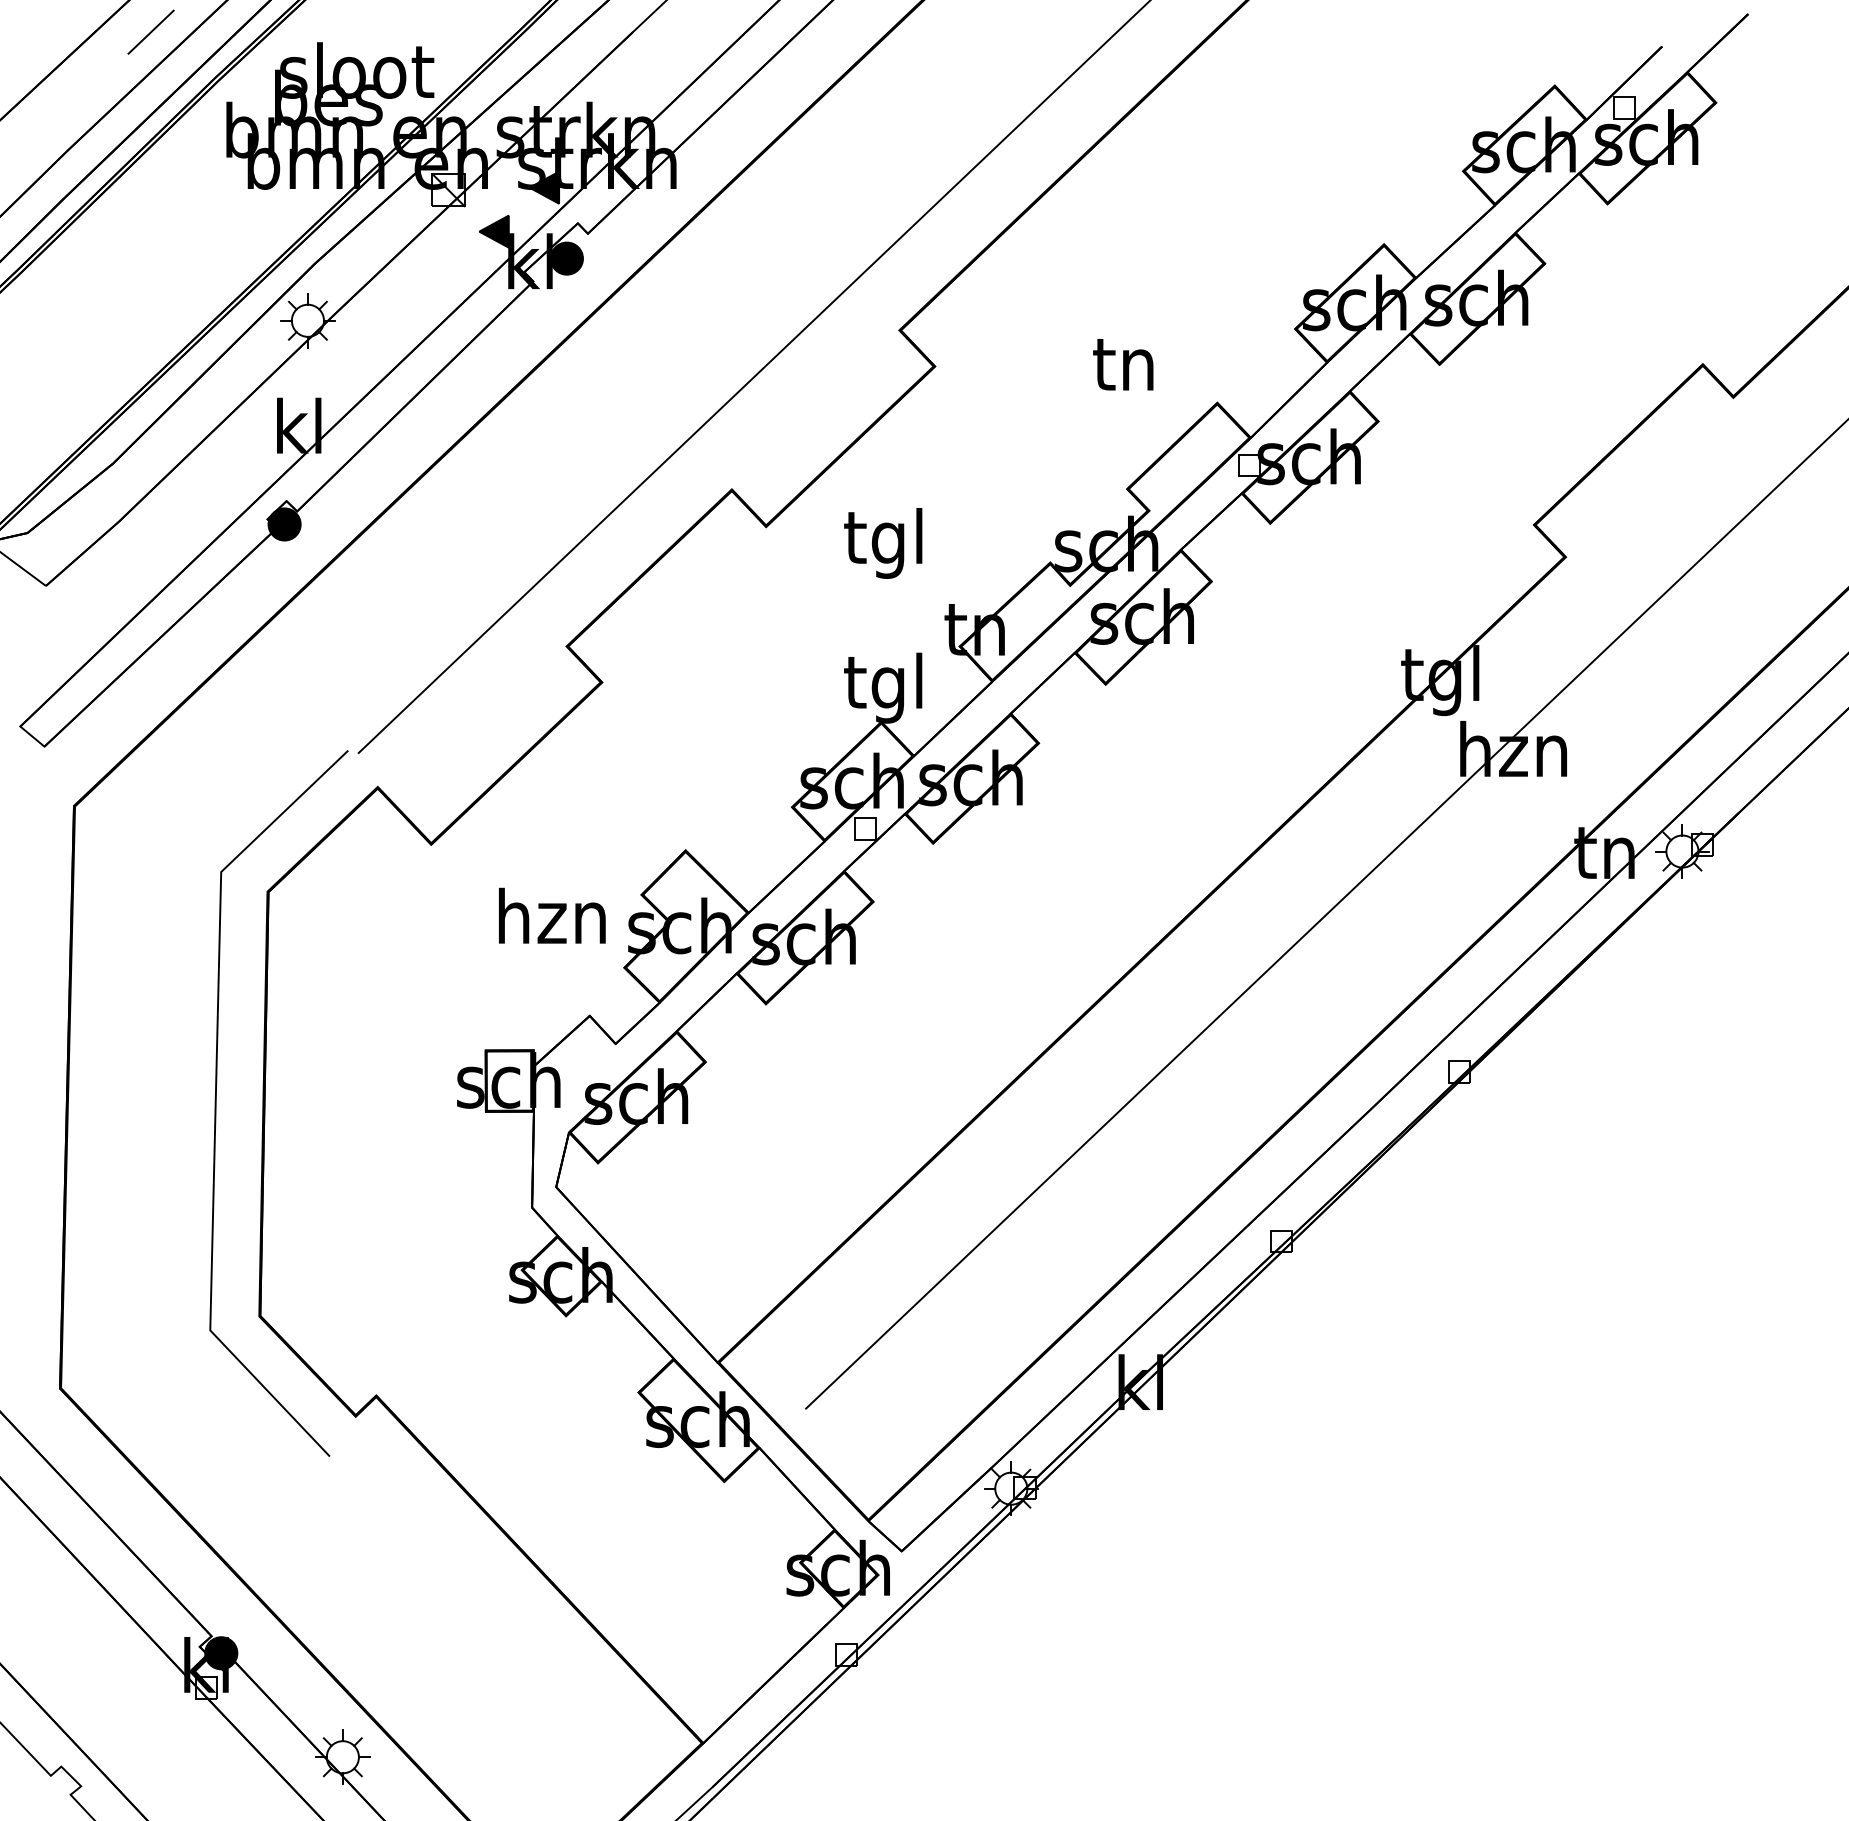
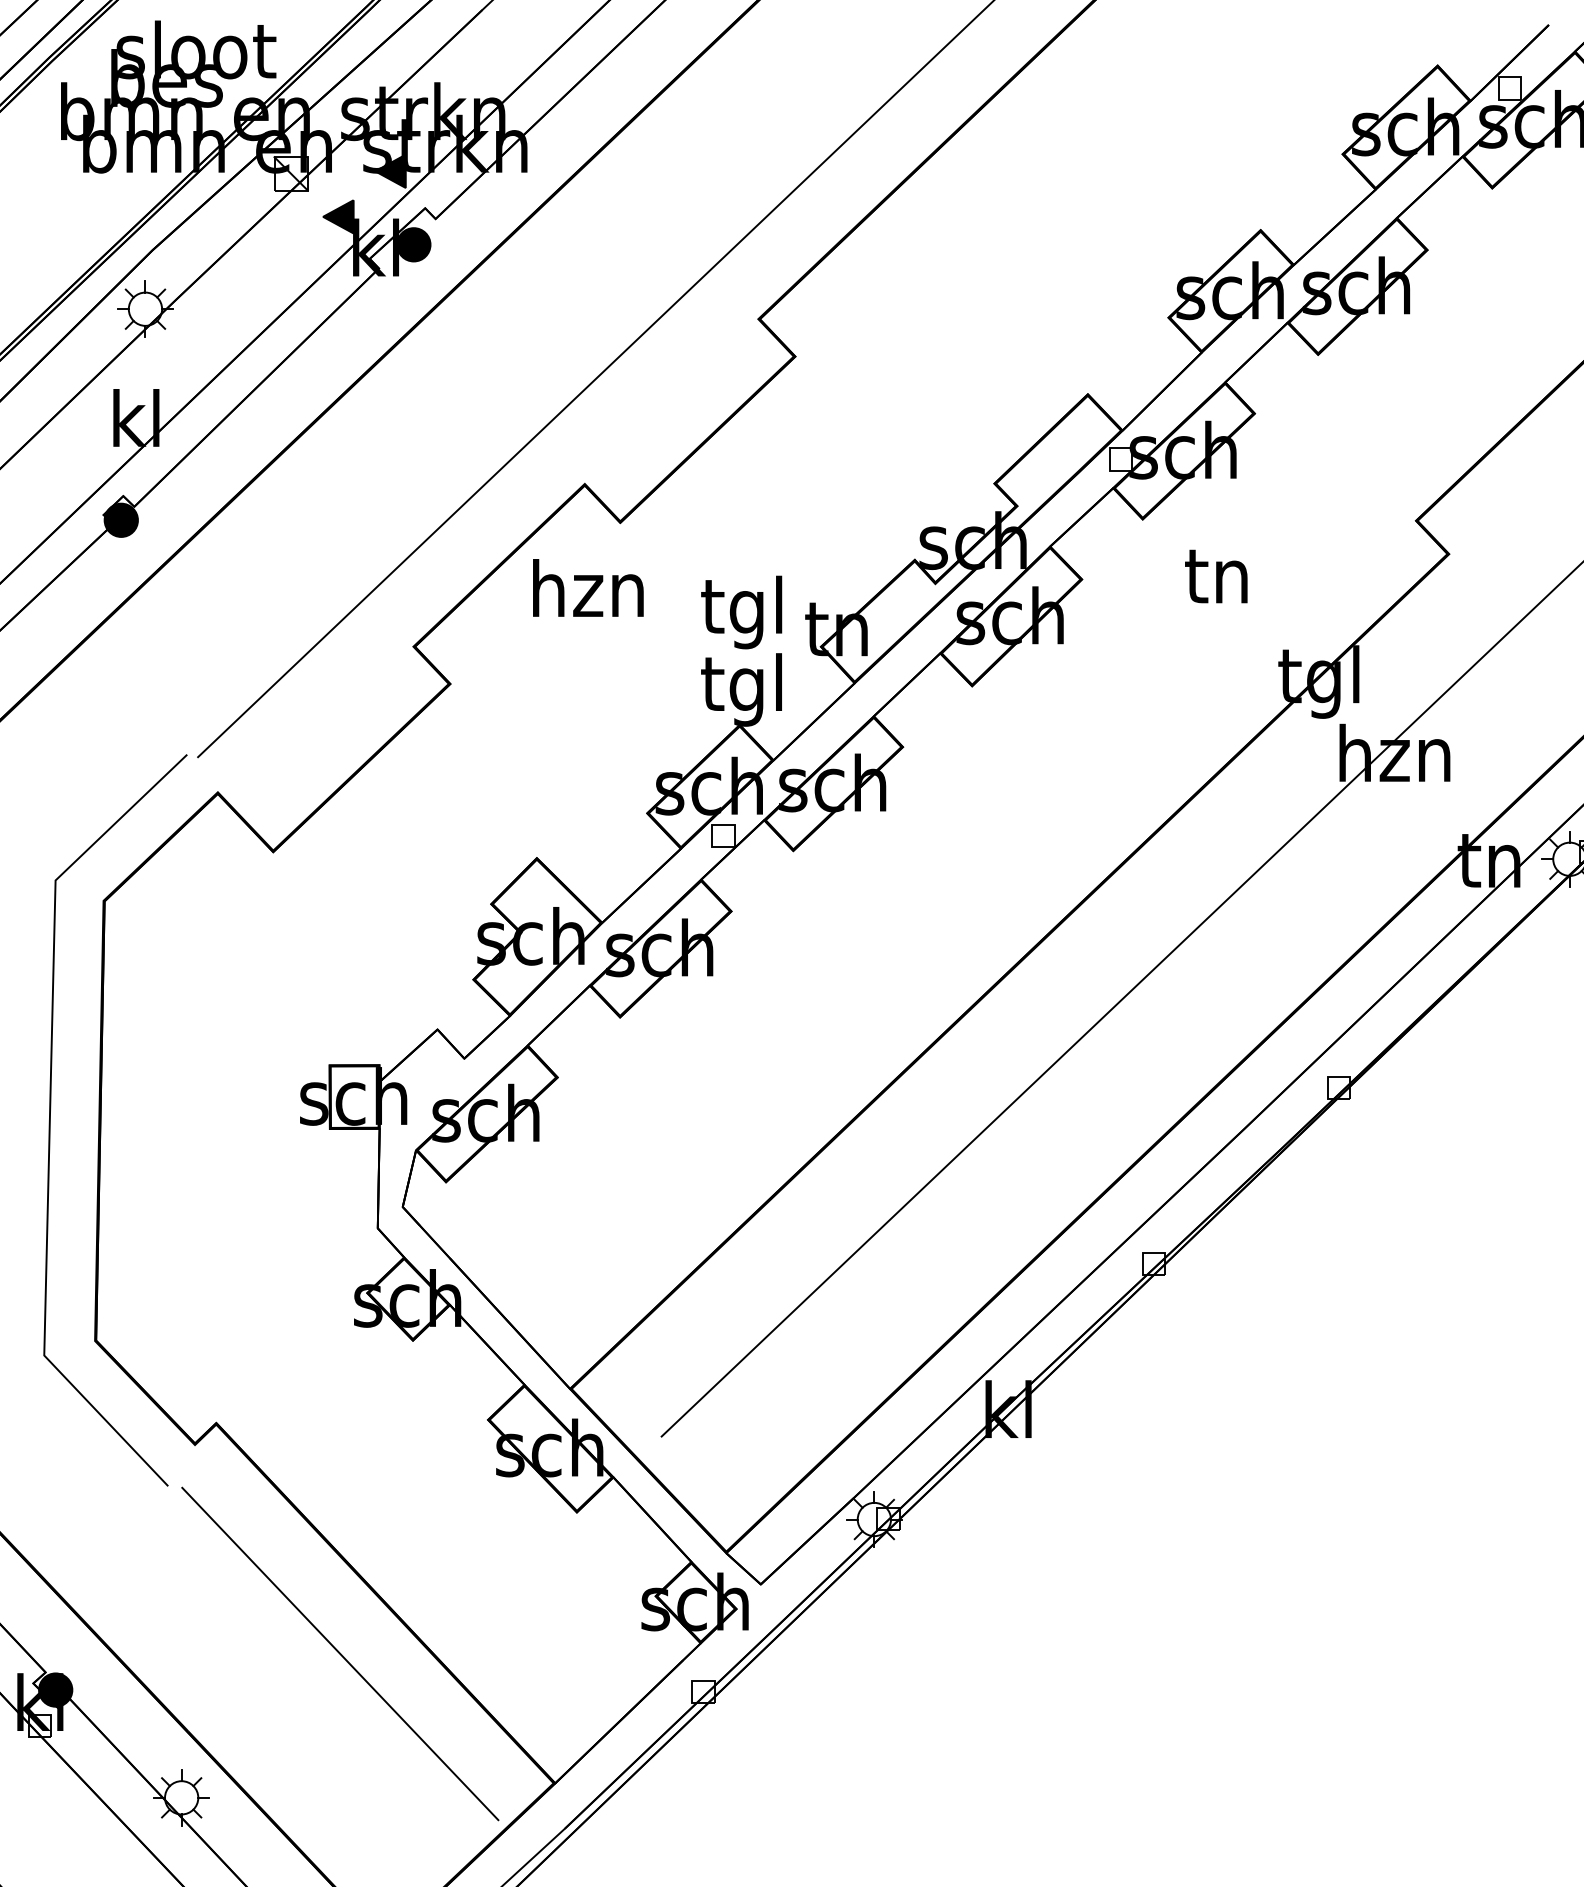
text: (1123, 364) -> (1216, 576), moved
text: (883, 543) -> (741, 612), moved
text: (552, 915) -> (588, 587), moved
line: (495, 1618) -> (339, 1654), added

